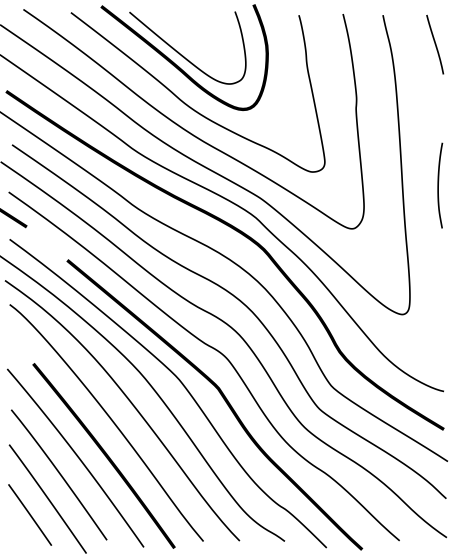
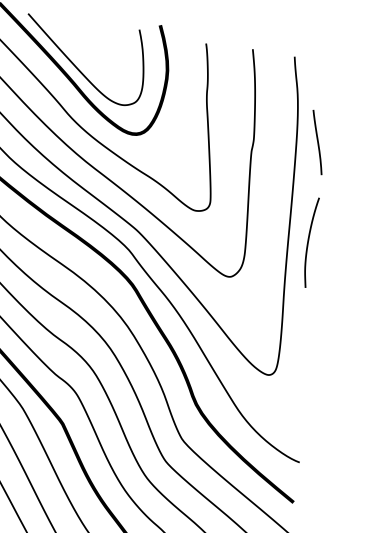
curve: (435, 44) -> (317, 142), moved
curve: (438, 185) -> (308, 242), moved

